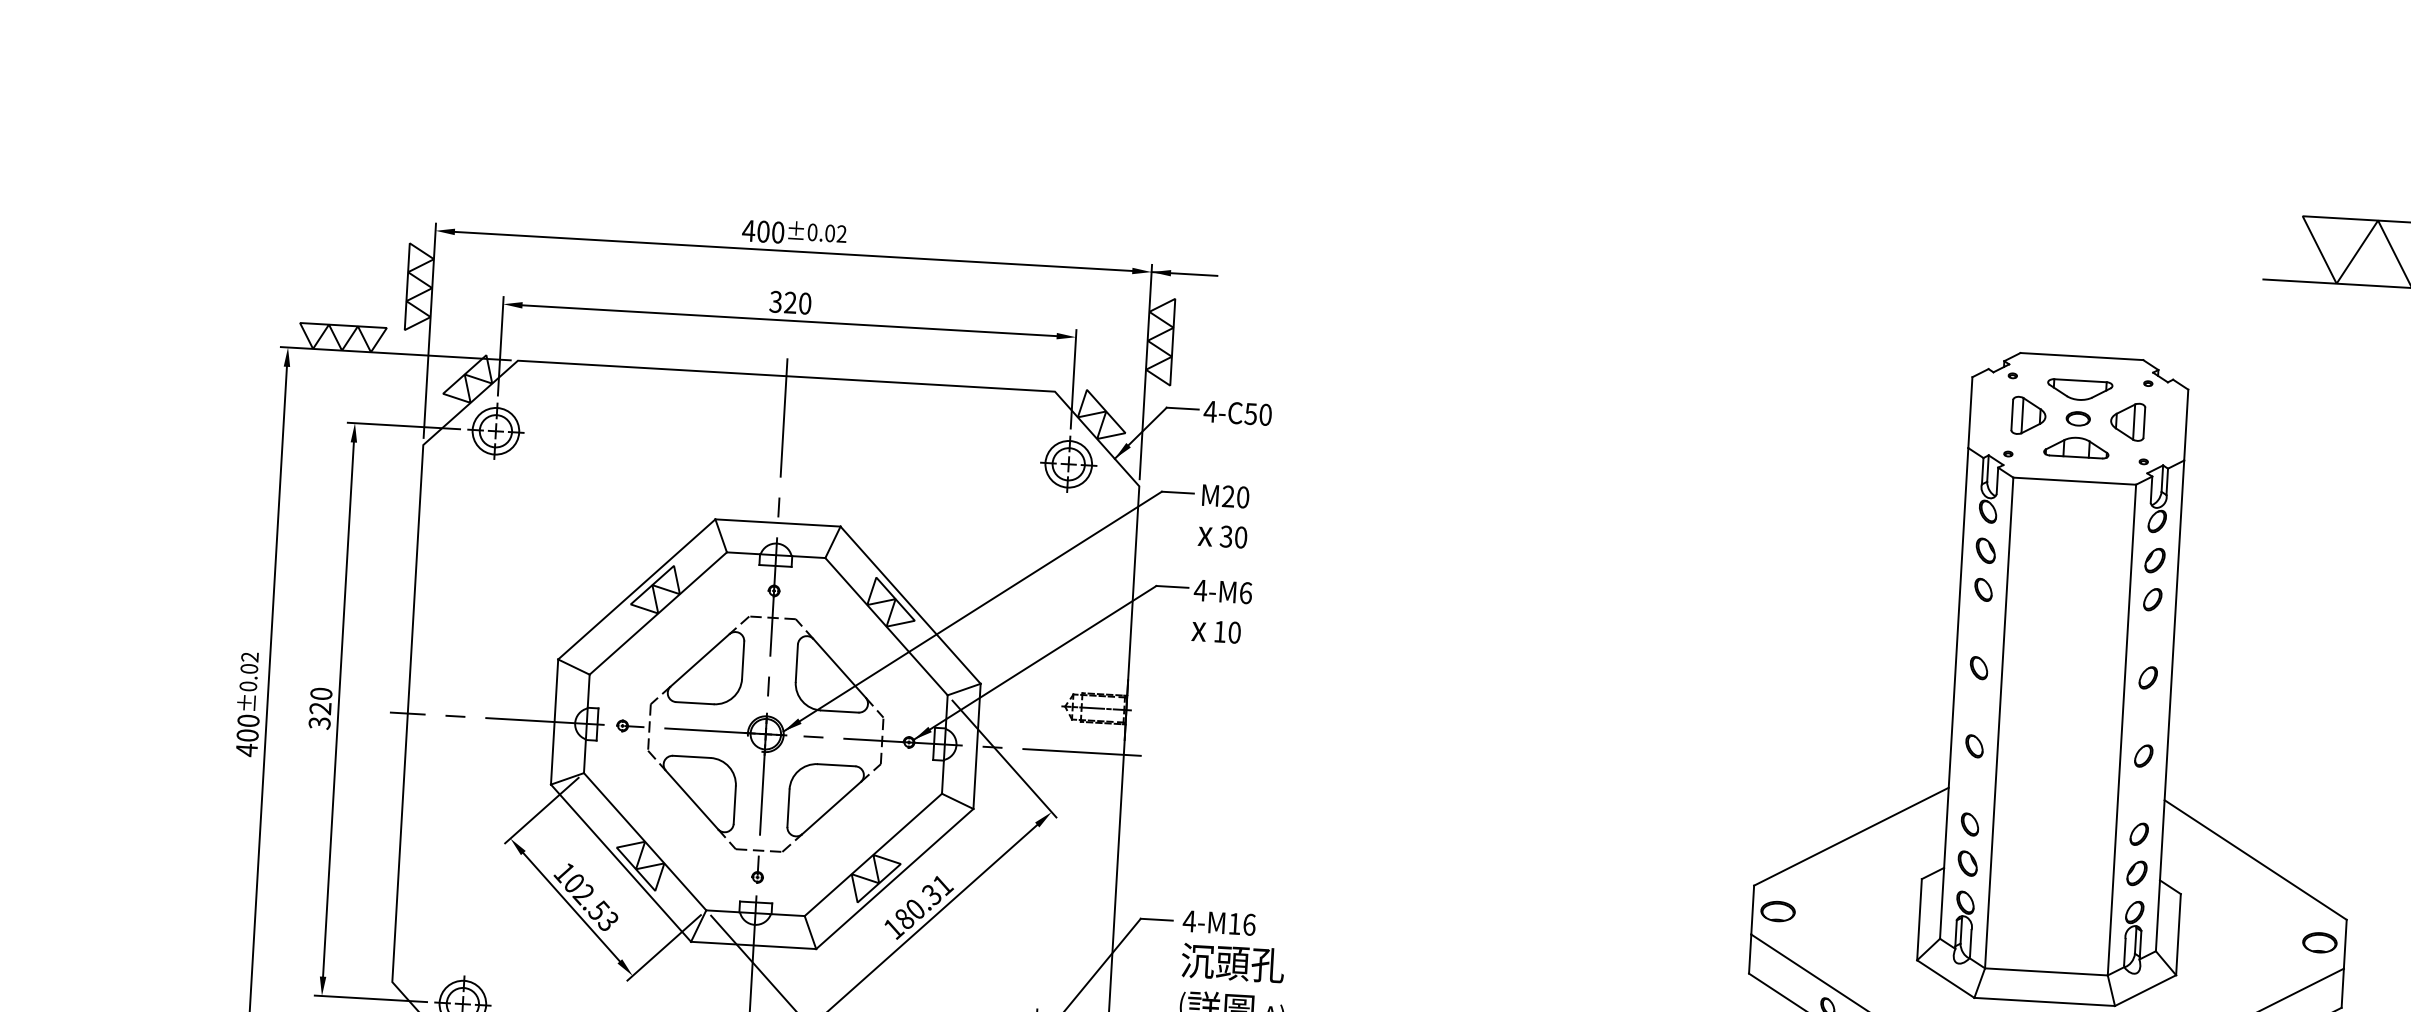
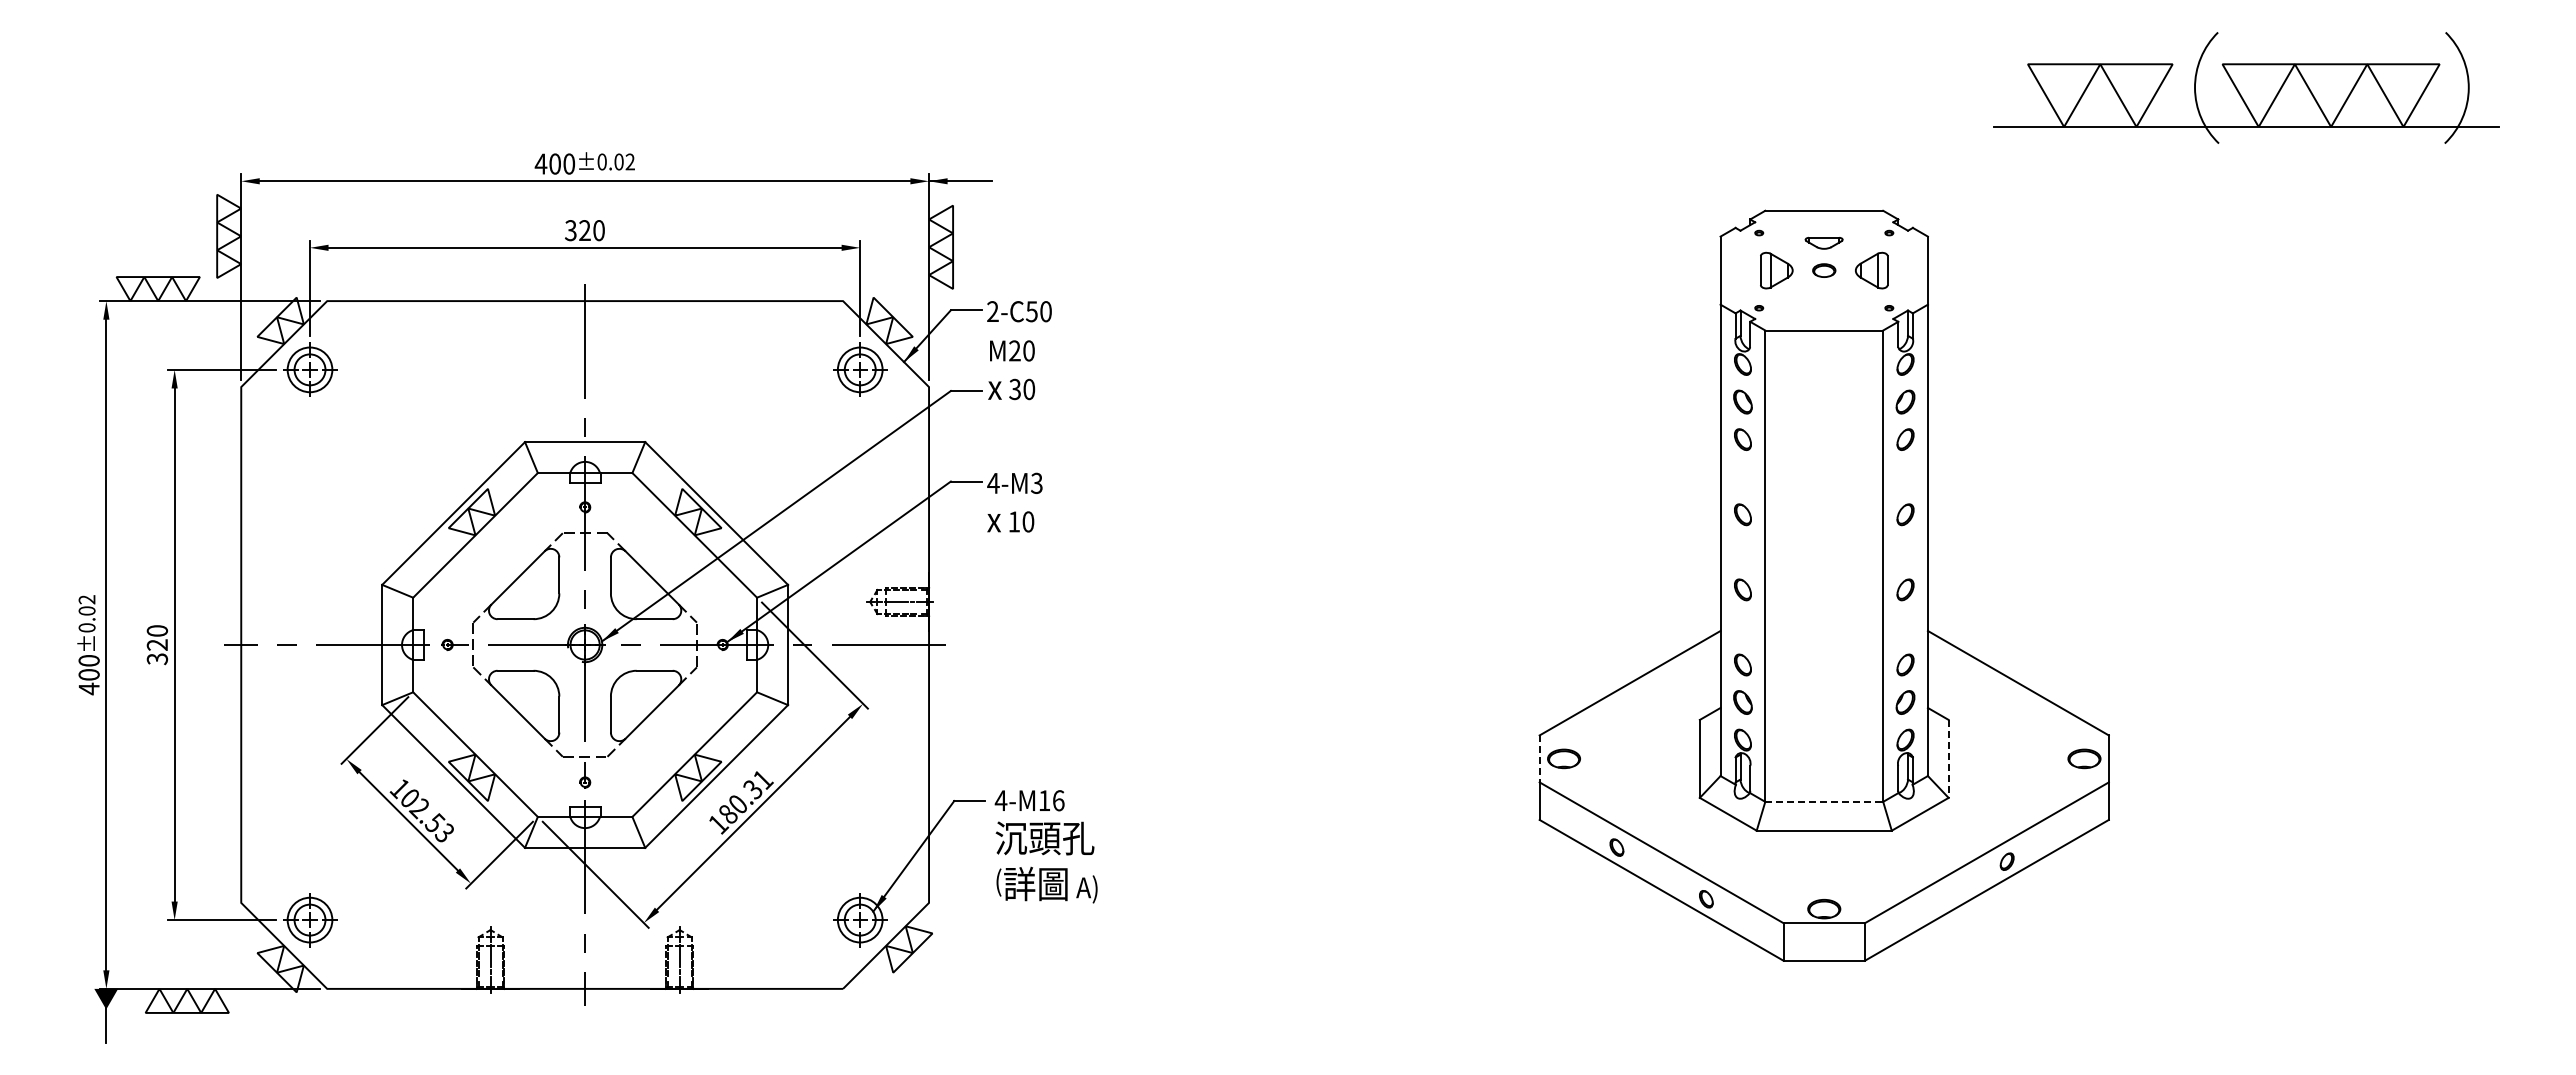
part: (2079, 390) -> (1823, 243), size x0.6
text: (1209, 411) -> (992, 311), 4-C50 -> 2-C50
part: (2075, 447) -> (1823, 298), removed
text: (1223, 516) -> (1011, 370), moved
text: (1245, 592) -> (1036, 482), 4-M6 -> 4-M3
line: (1752, 910) -> (1539, 759), solid -> dashed
line: (2178, 934) -> (1948, 758), solid -> dashed
line: (2046, 971) -> (1824, 801), solid -> dashed

